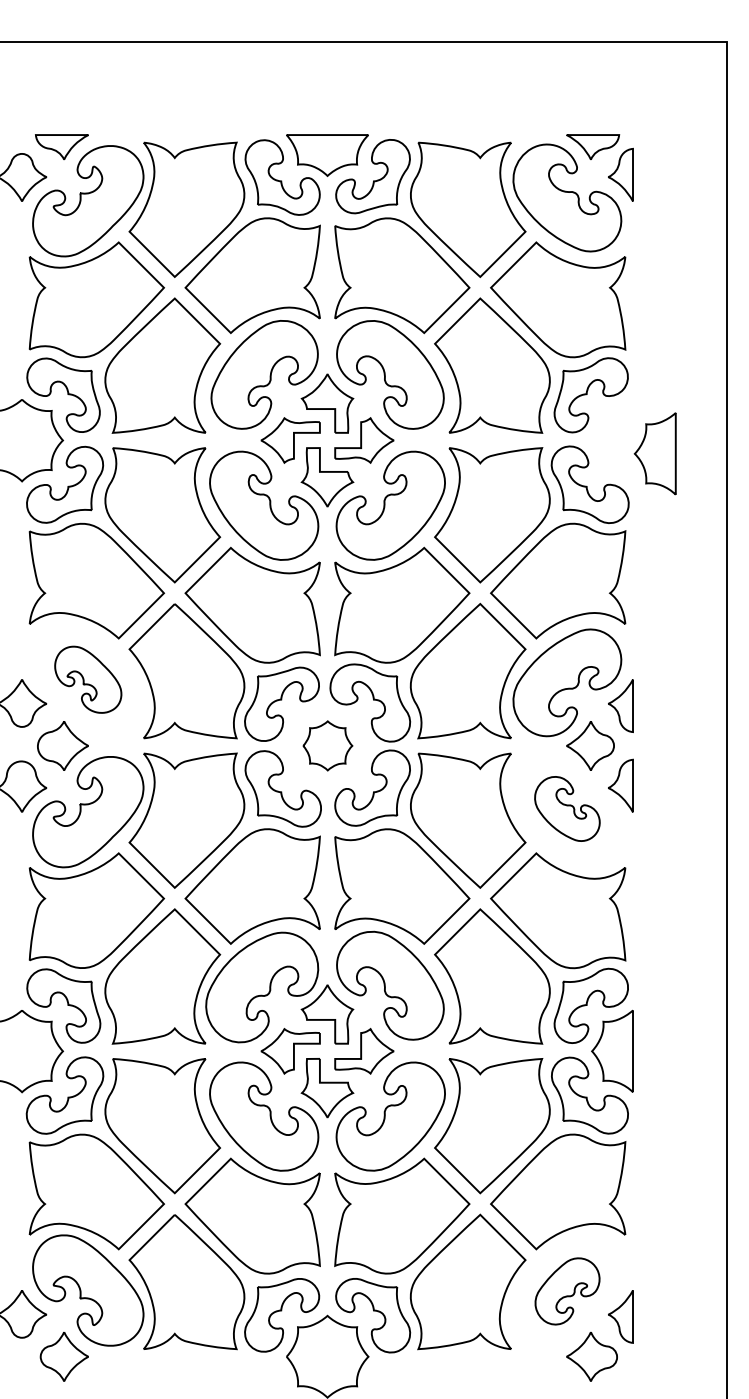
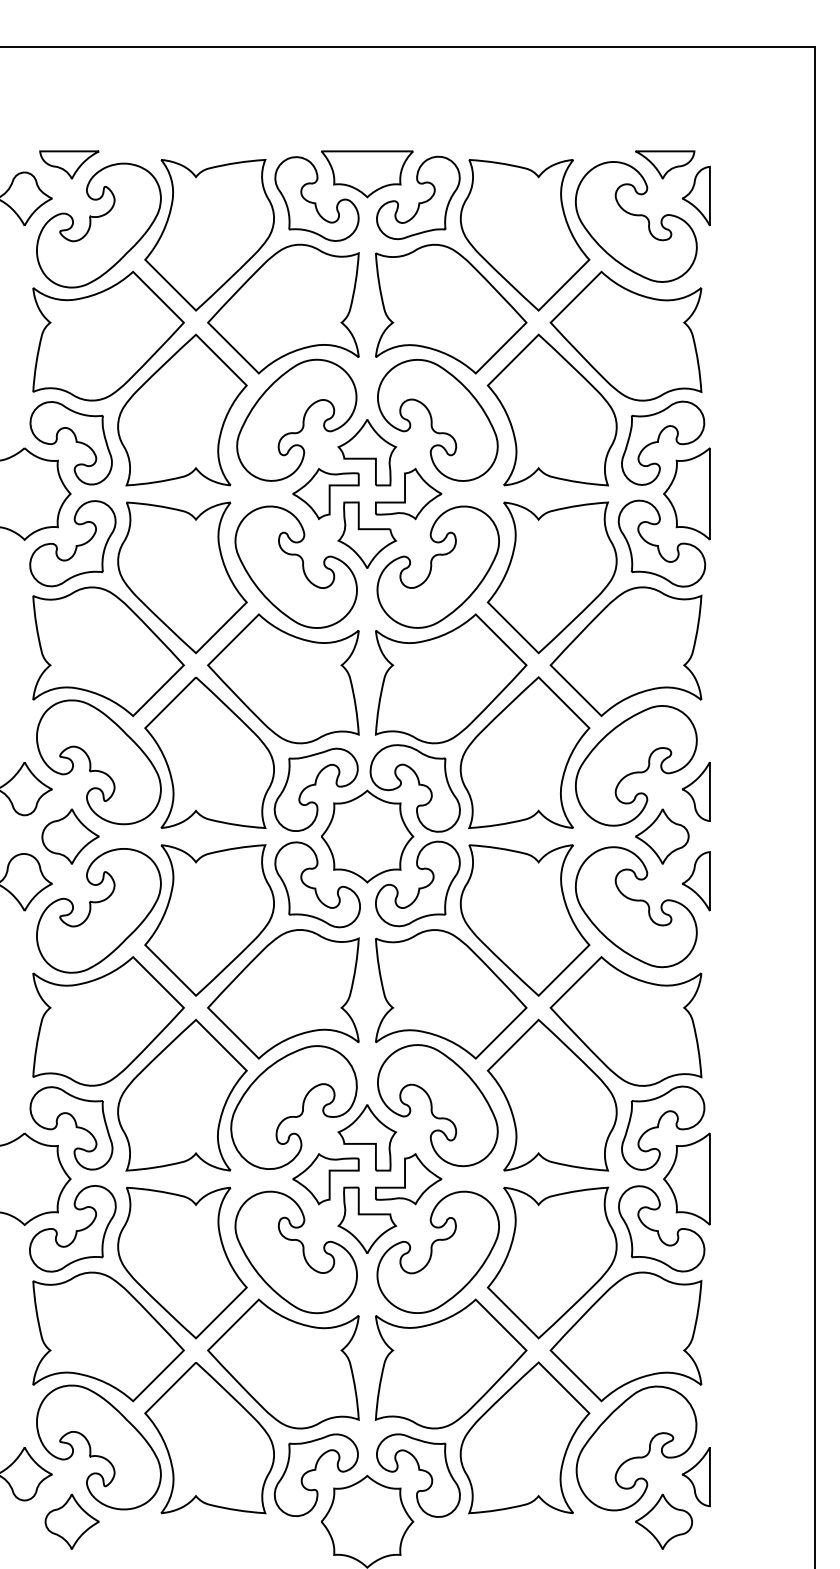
part: (654, 453) -> (686, 493), moved
part: (87, 679) -> (98, 762), size x1.67
part: (327, 745) -> (367, 836), size x1.67
part: (567, 809) -> (636, 907), size x1.67
part: (567, 1291) -> (636, 1448), size x1.67

